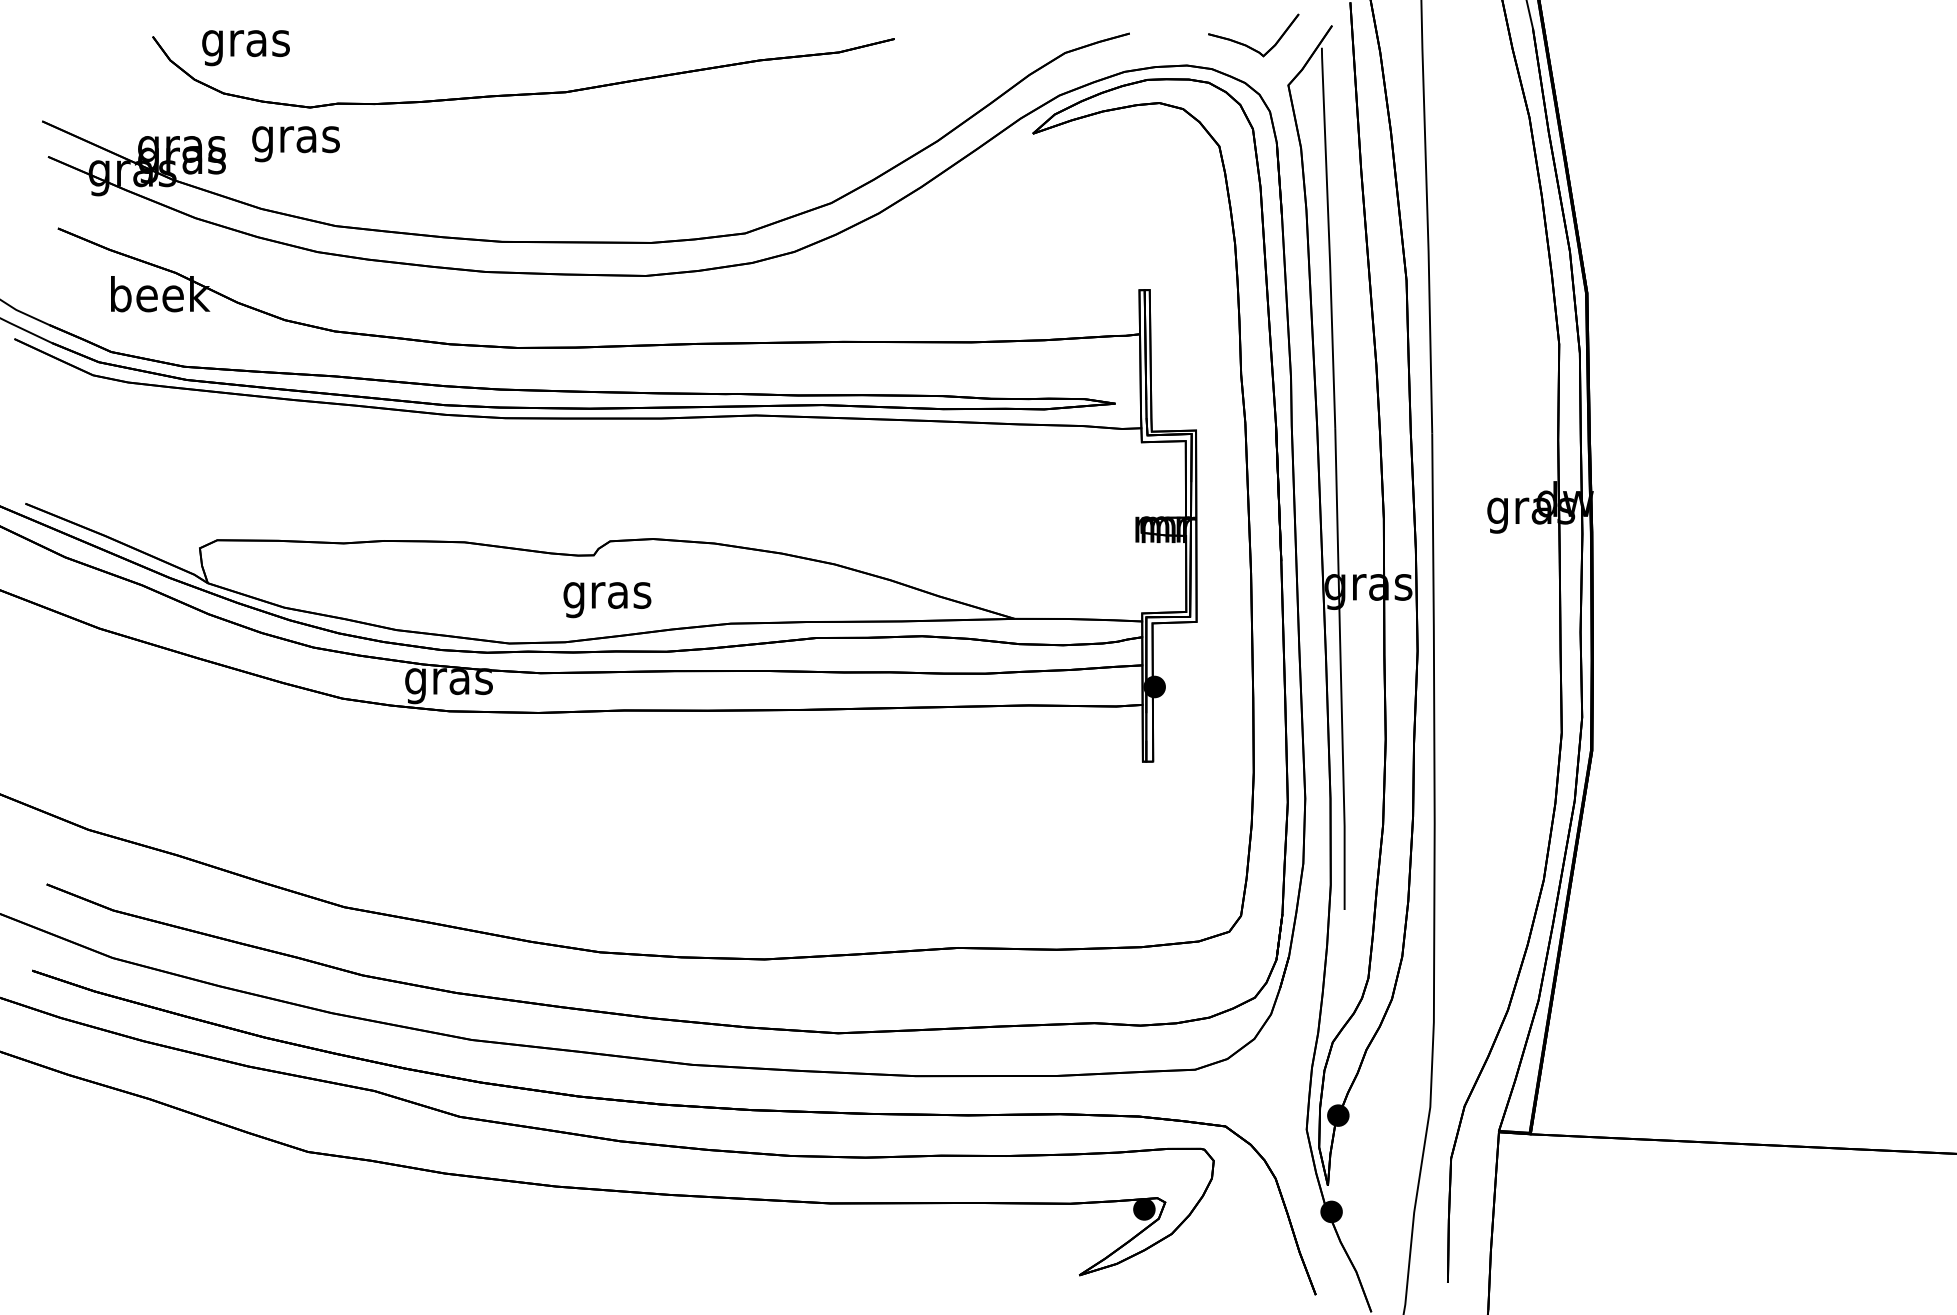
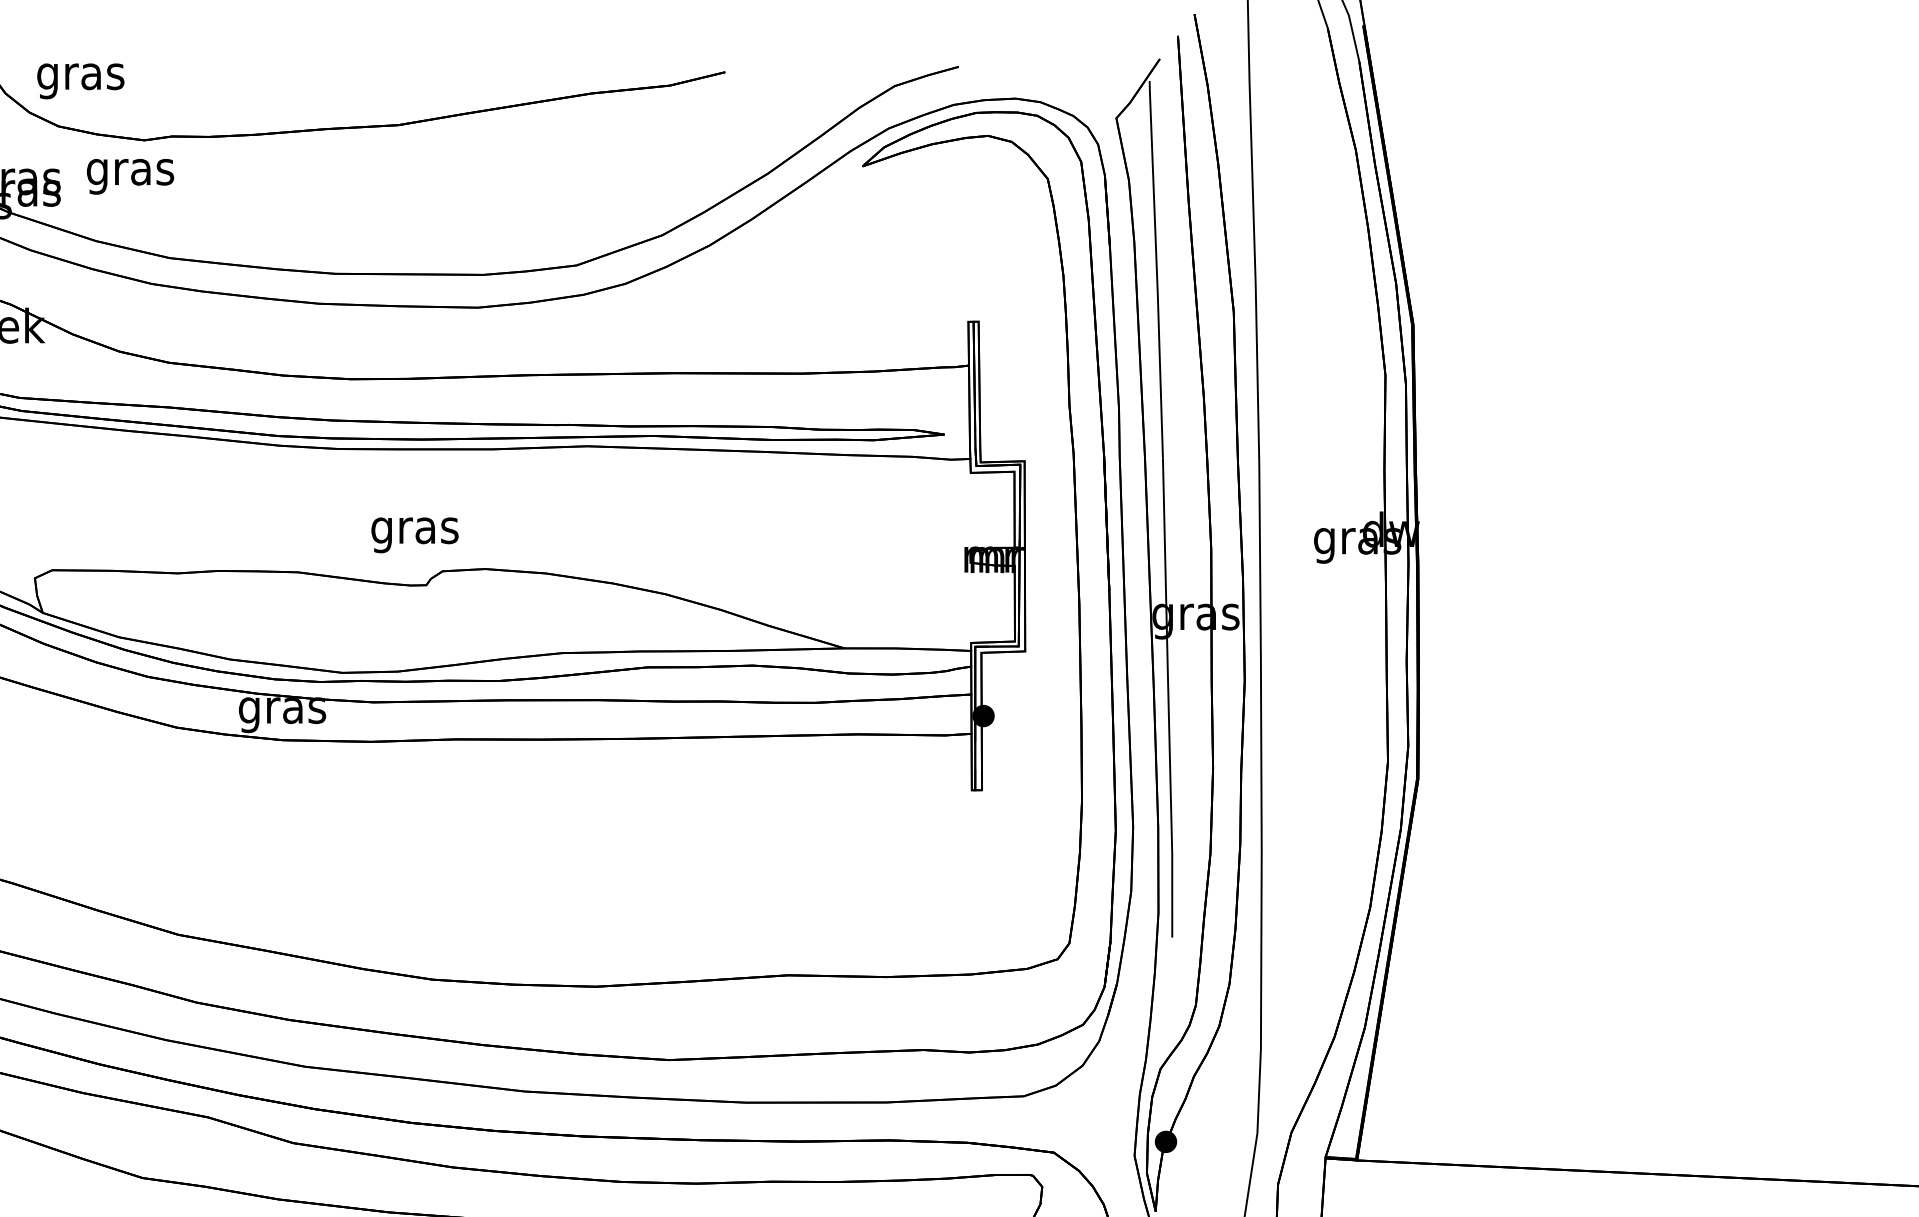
part: (1248, 45) -> (1076, 78), removed
text: (607, 600) -> (415, 535), moved

